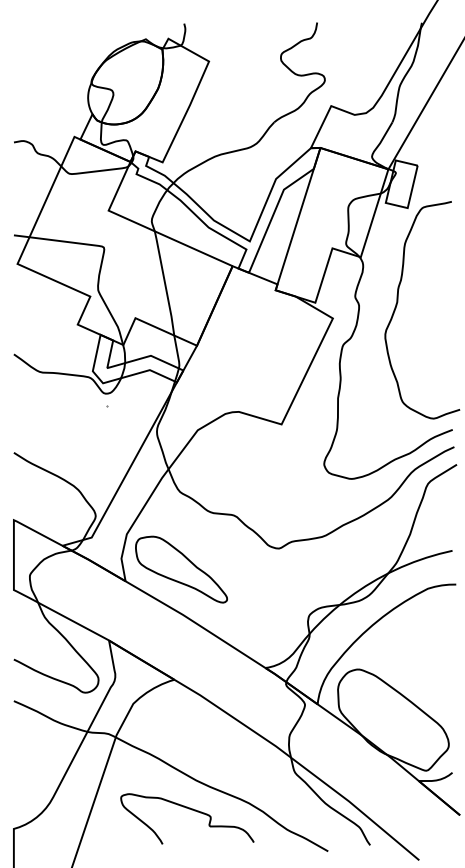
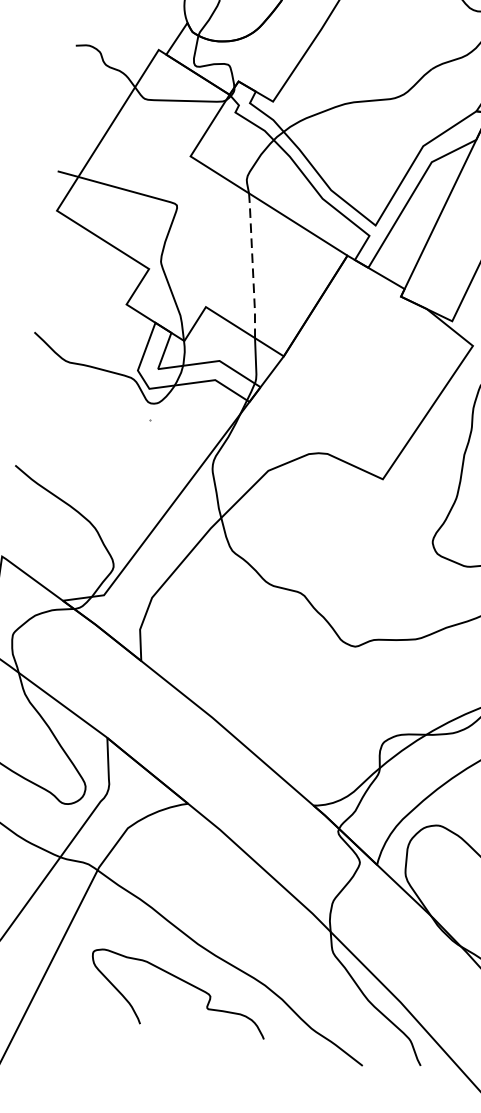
line: (165, 283) -> (253, 266), solid -> dashed
part: (181, 569) -> (219, 655), removed

